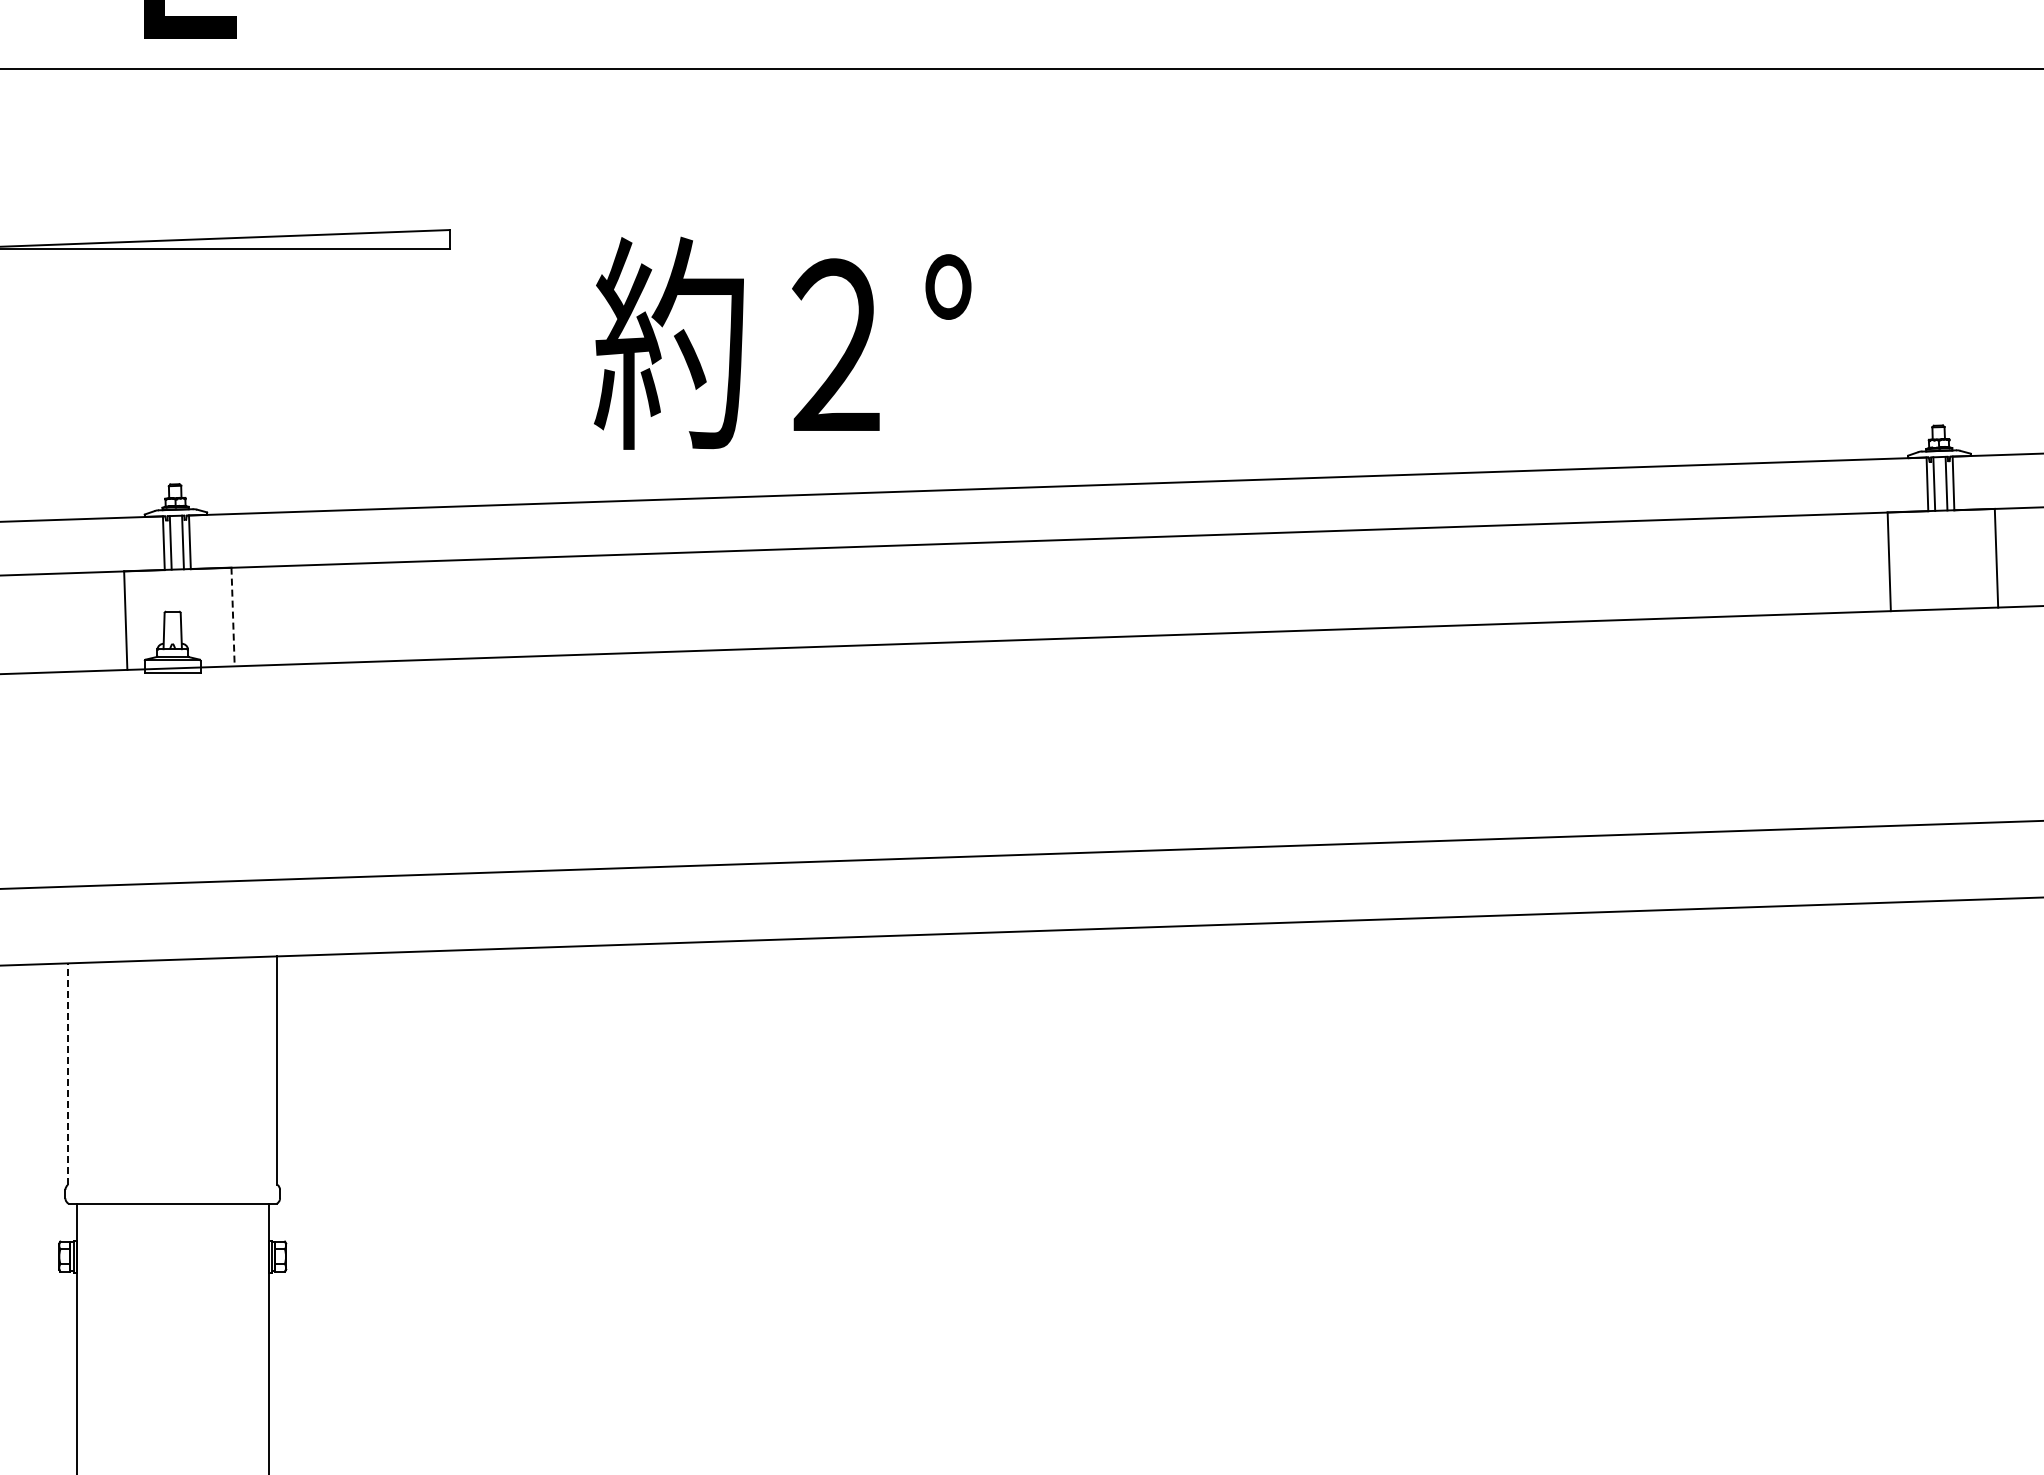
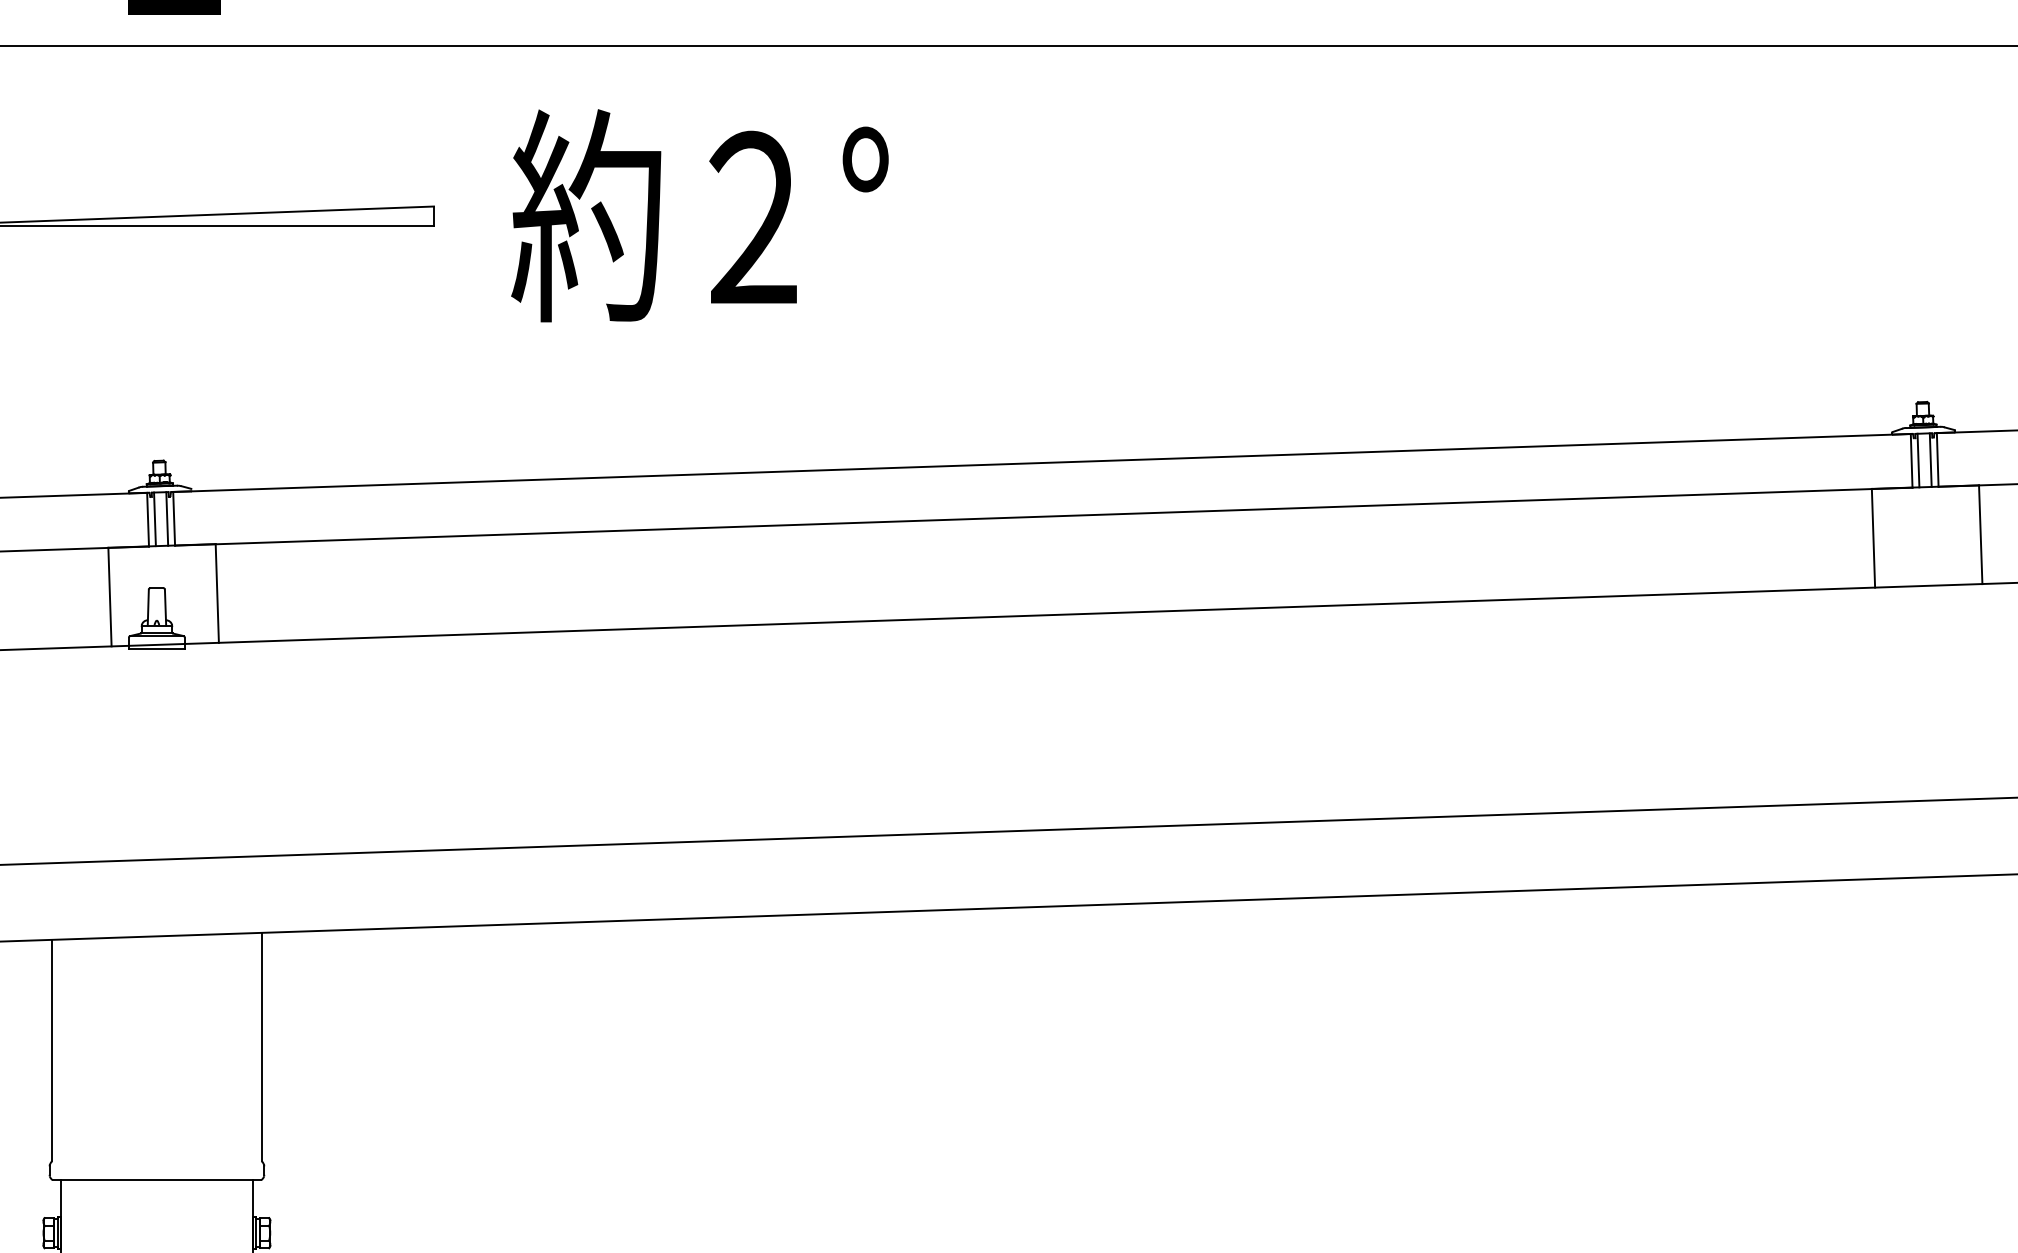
text: (782, 342) -> (699, 214), moved
line: (233, 617) -> (217, 593), dashed -> solid
line: (68, 1074) -> (52, 1050), dashed -> solid

